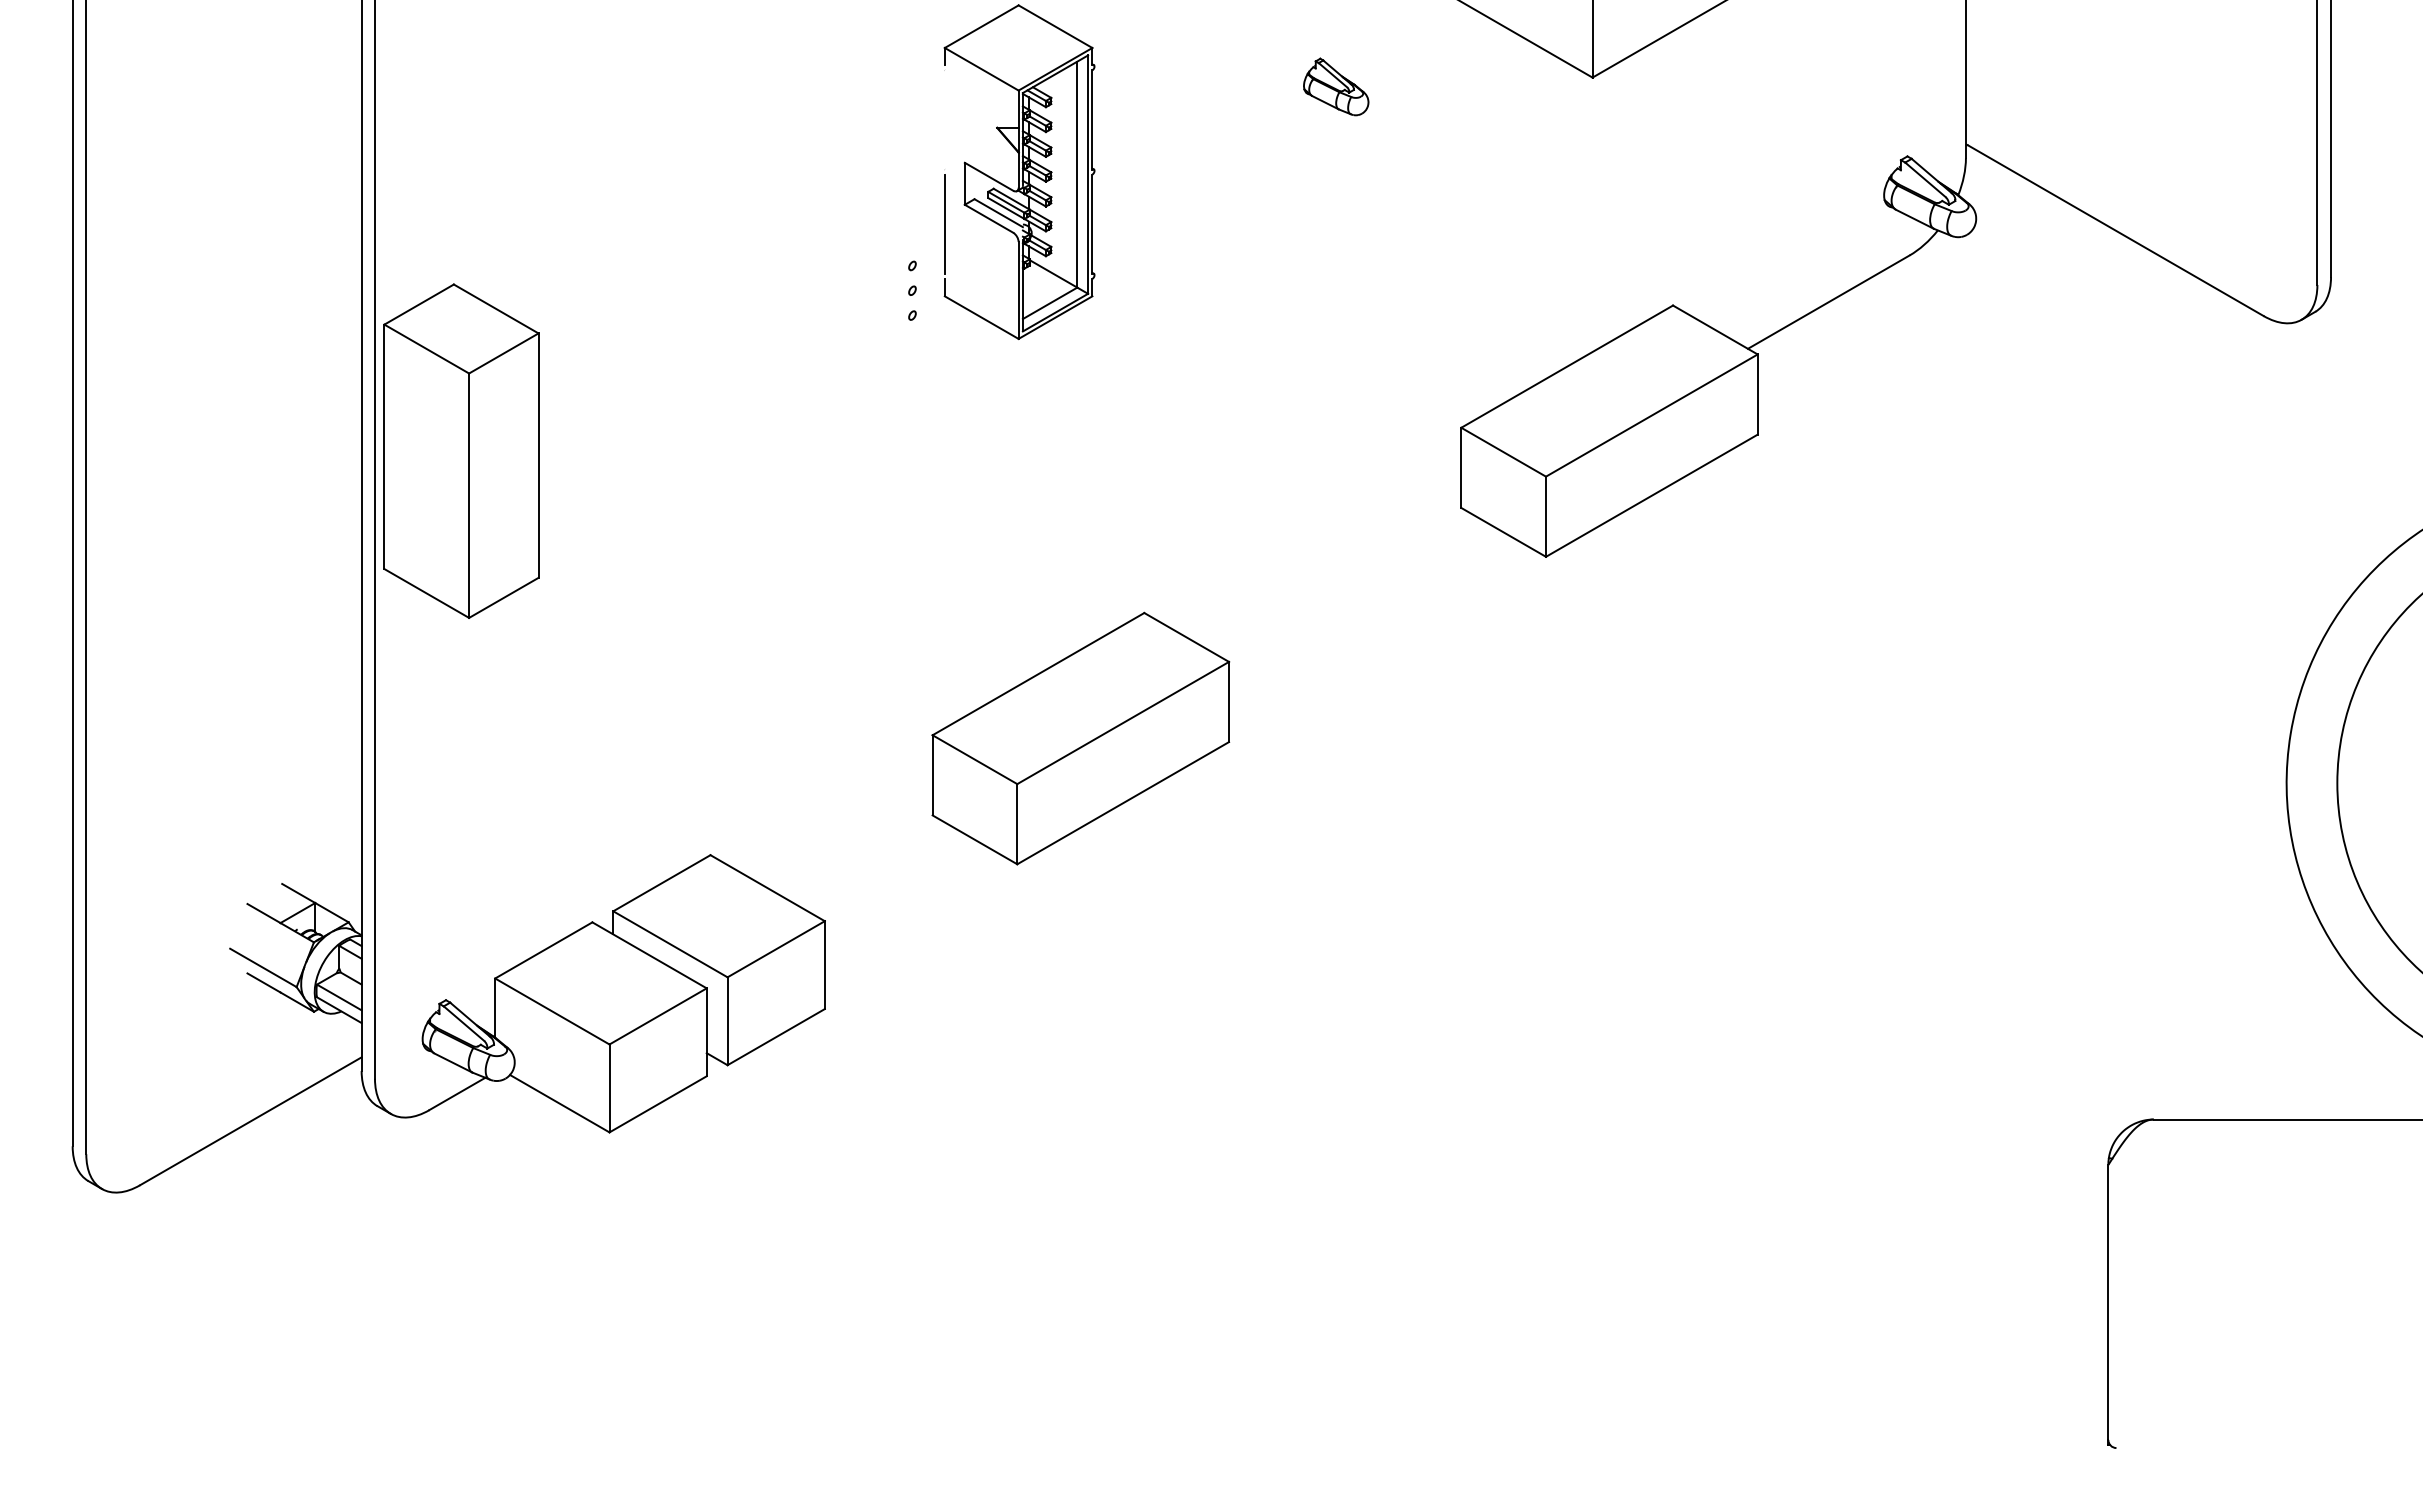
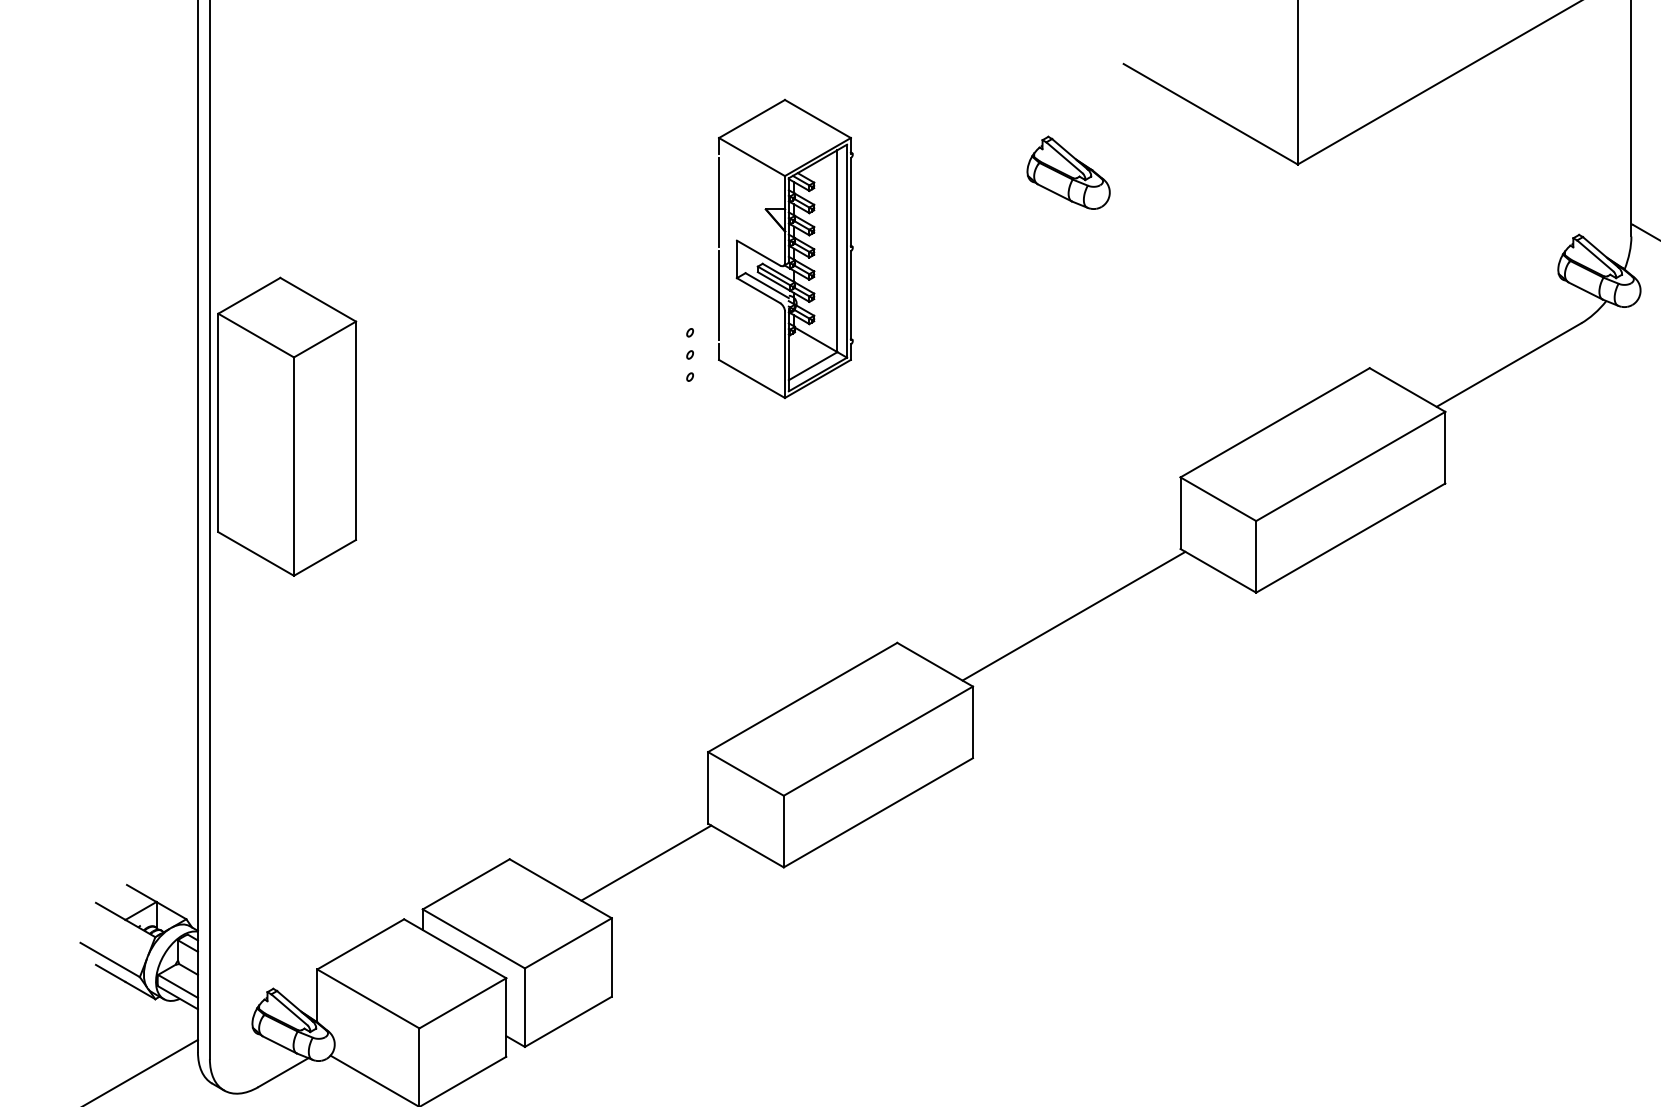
part: (1336, 86) -> (1069, 172), size x1.43
line: (944, 119) -> (718, 201), added
part: (461, 450) -> (287, 426), moved
line: (1341, 583) -> (1073, 616), added
line: (863, 859) -> (646, 863), added

